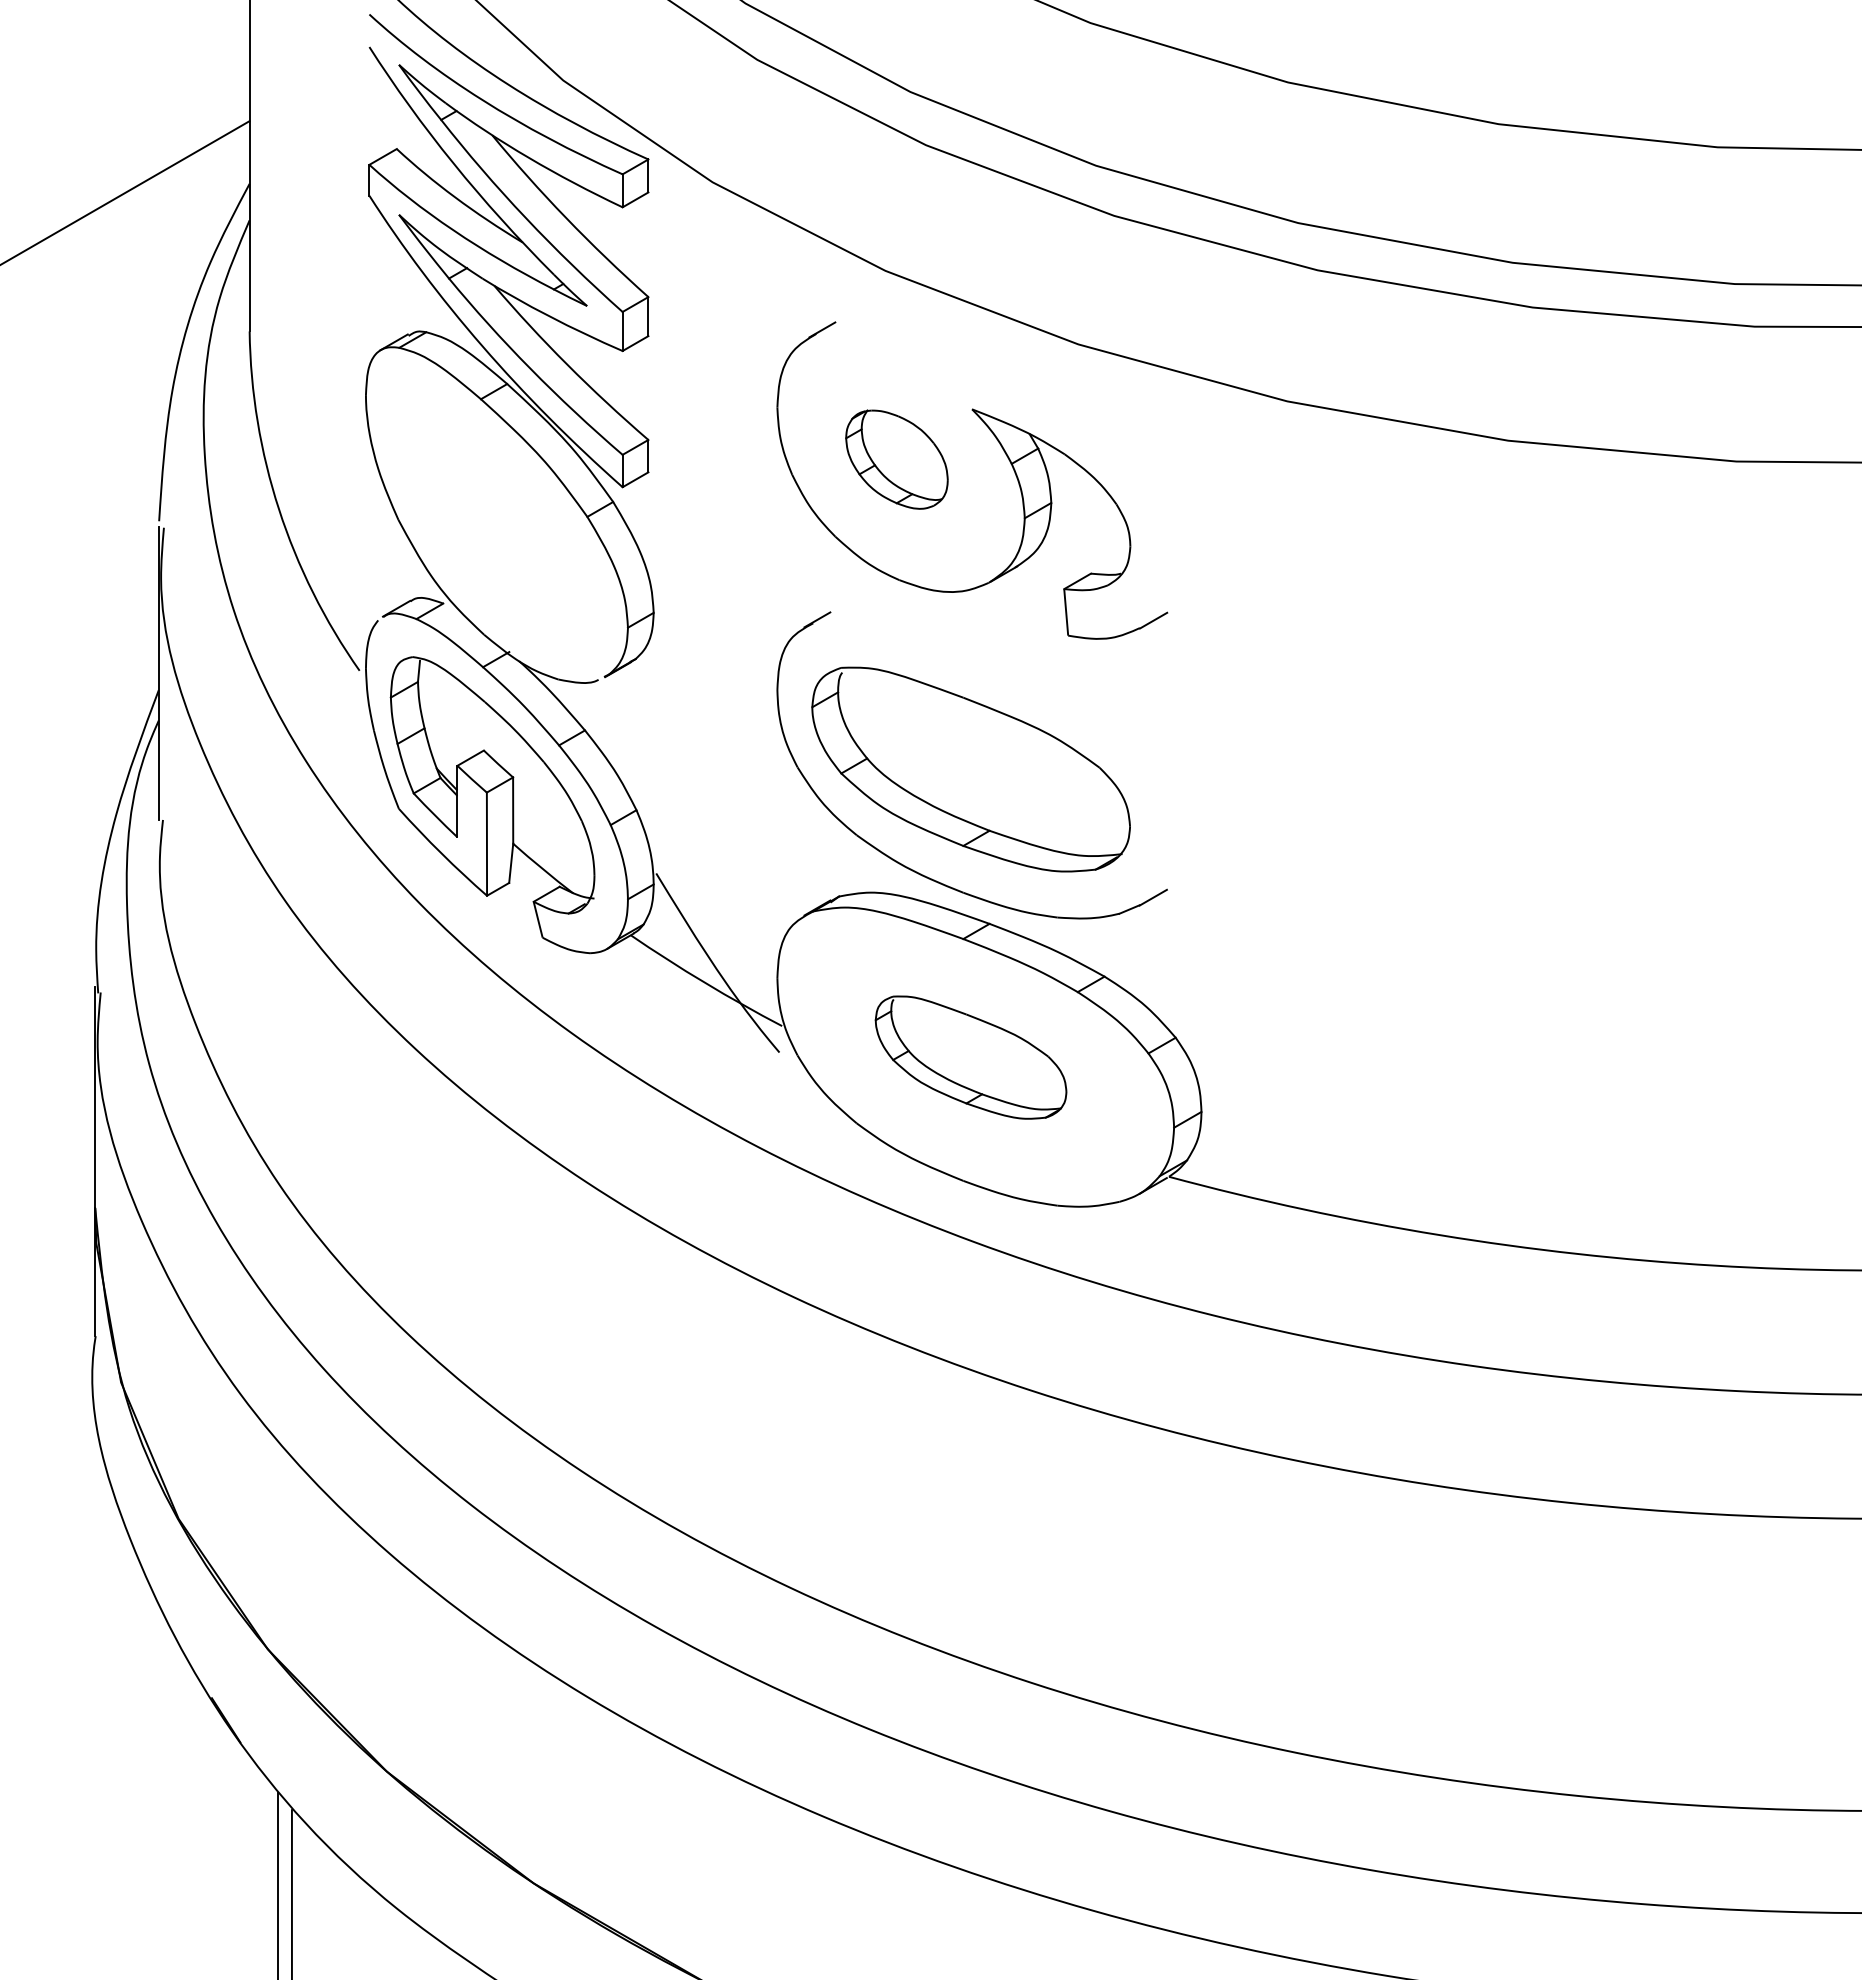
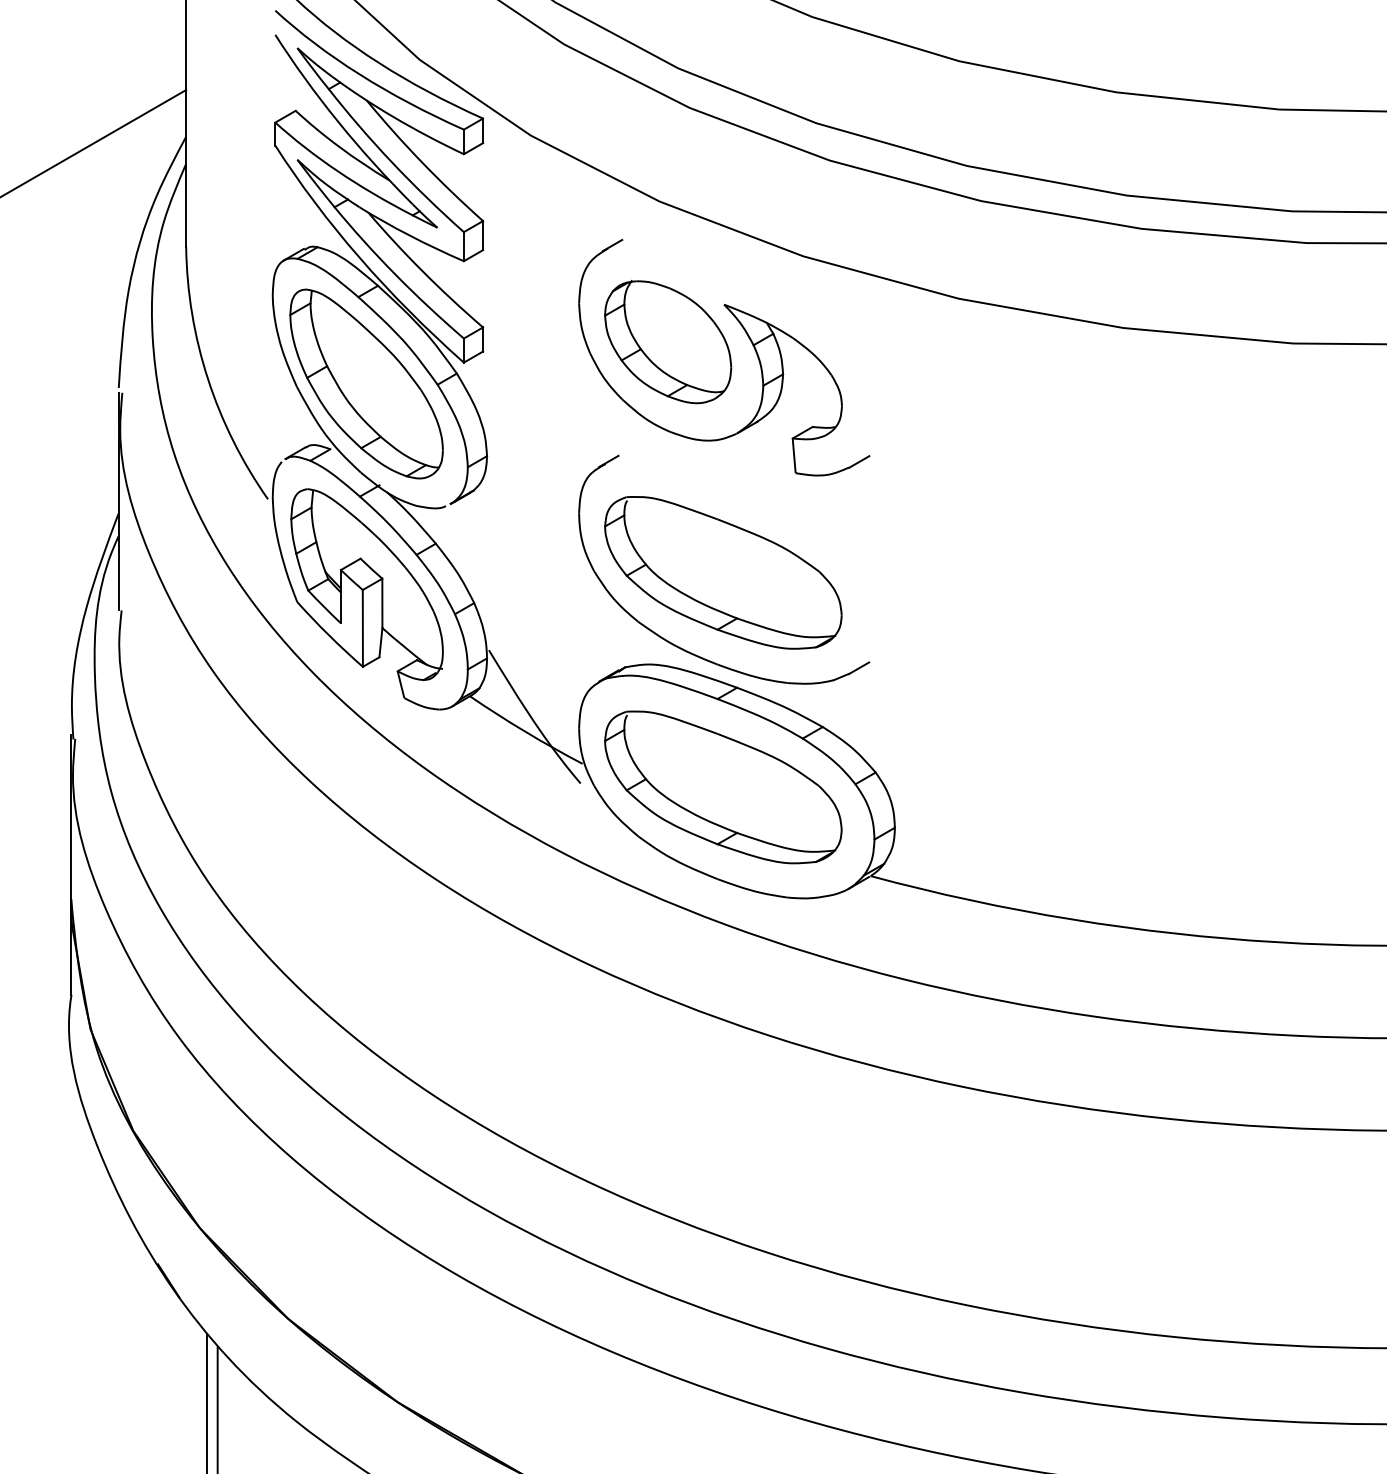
part: (896, 459) -> (667, 341), size x1.67
part: (491, 515) -> (366, 383), added
part: (970, 1057) -> (722, 787), size x1.67

